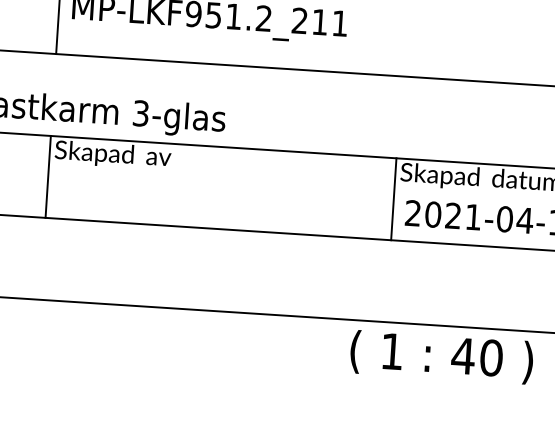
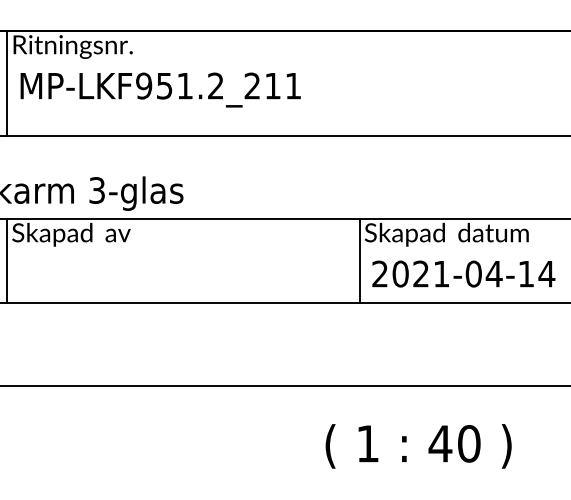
text: (441, 357) -> (418, 446), moved

